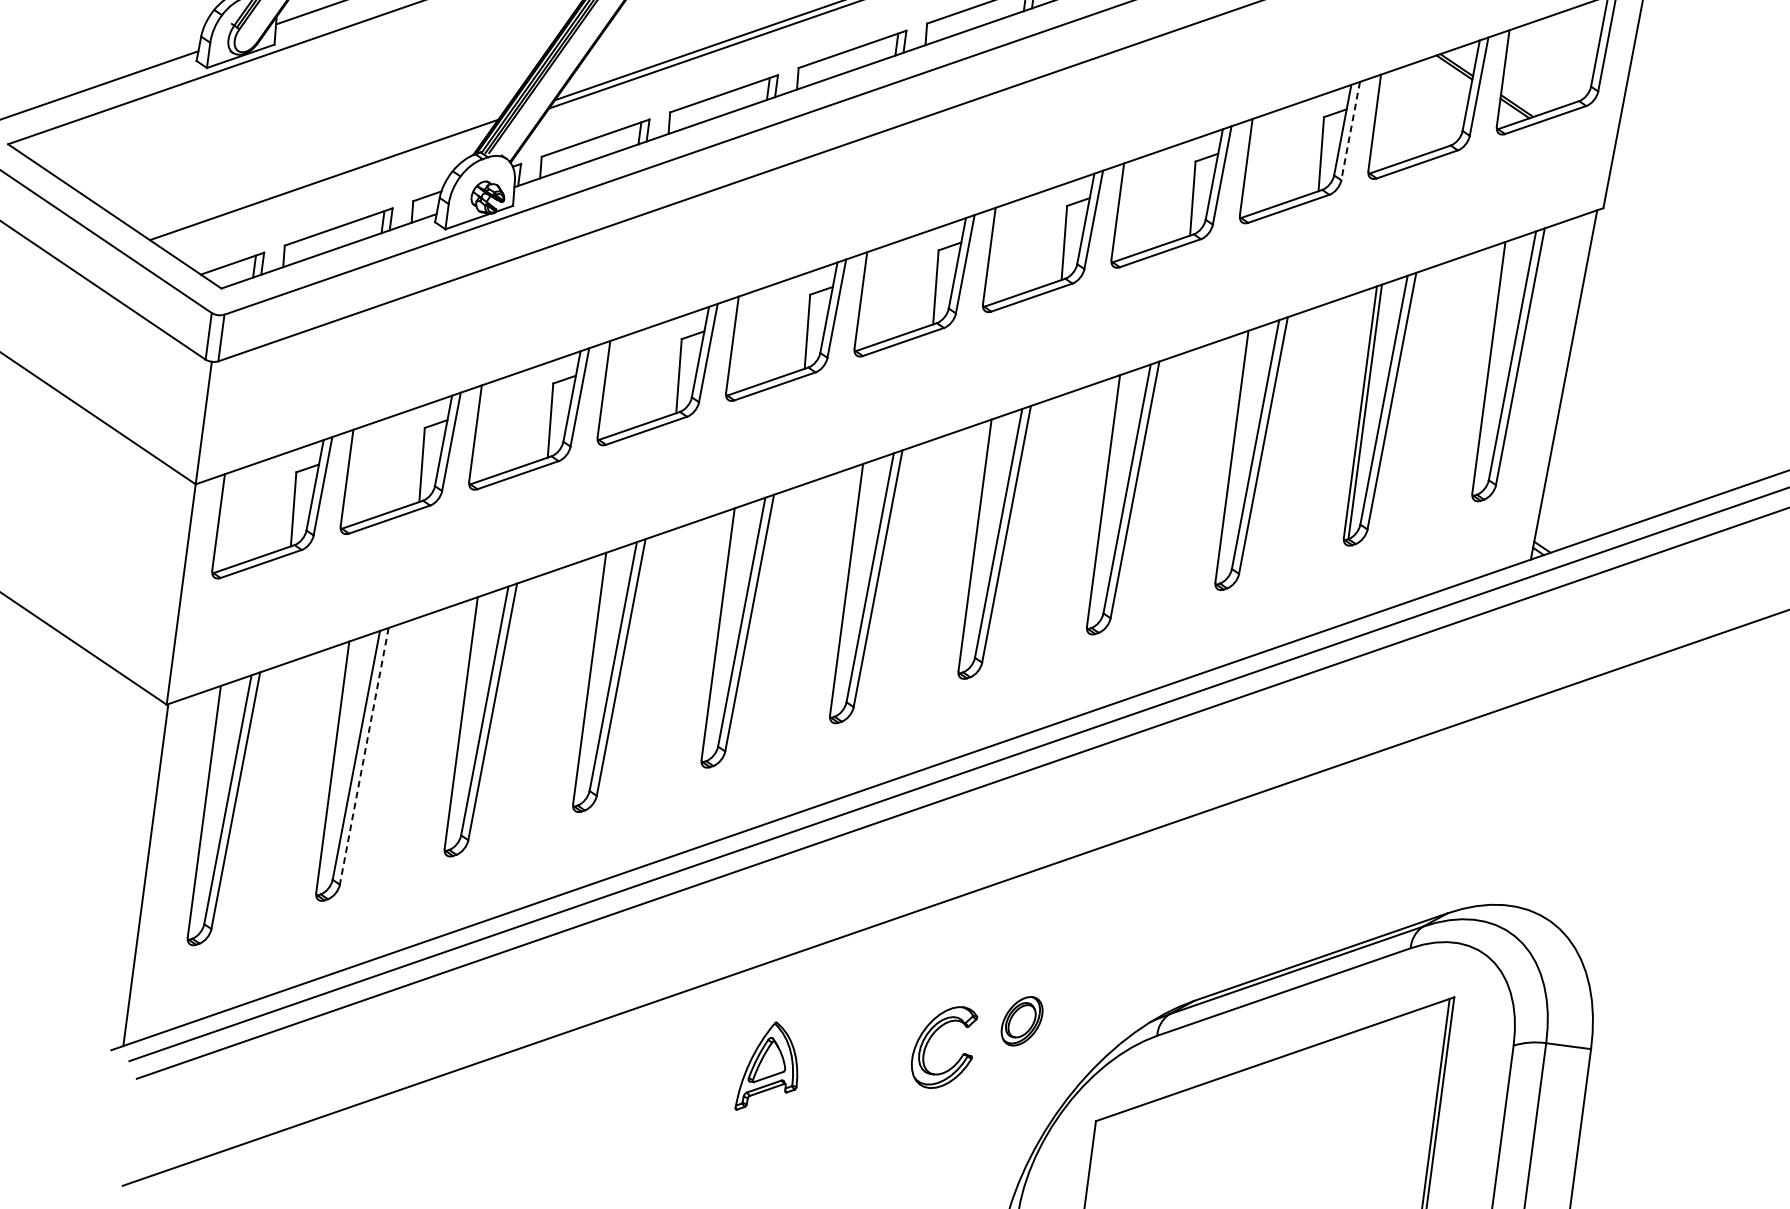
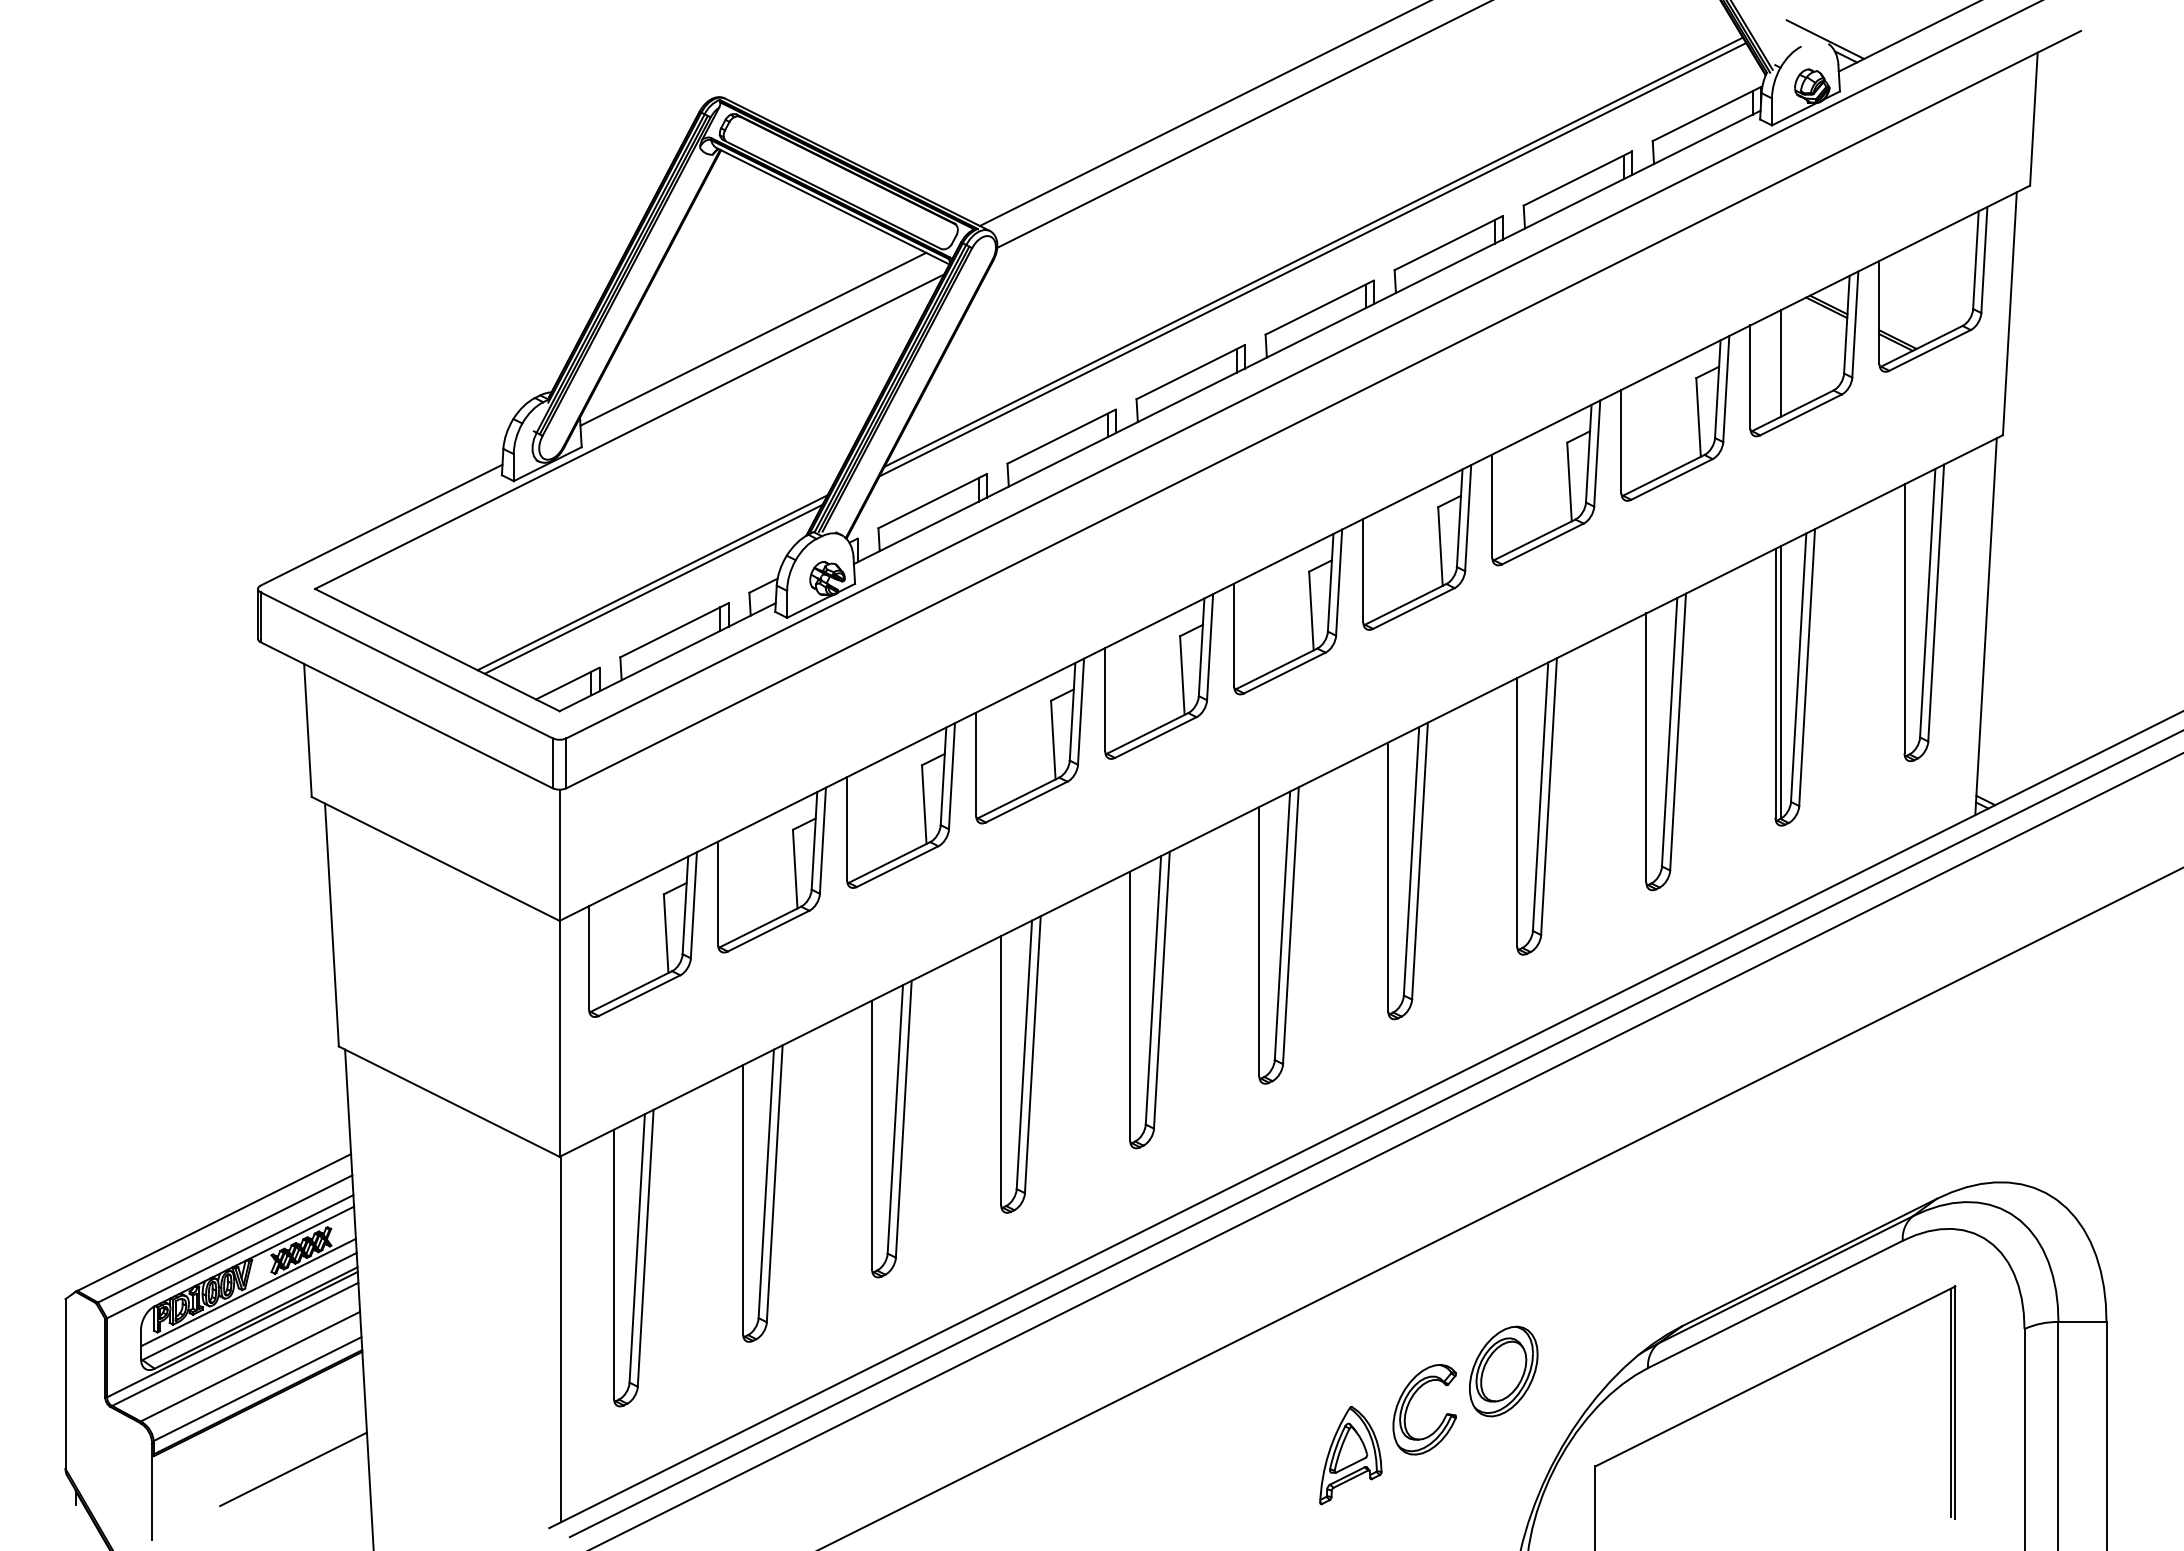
line: (1404, 113) -> (1780, 363), added
line: (1350, 131) -> (1726, 389), dashed -> solid
line: (324, 185) -> (653, 588), added
line: (364, 756) -> (774, 1183), dashed -> solid
part: (1021, 1021) -> (1503, 1371), size x1.67
part: (769, 1067) -> (1350, 1455), moved

